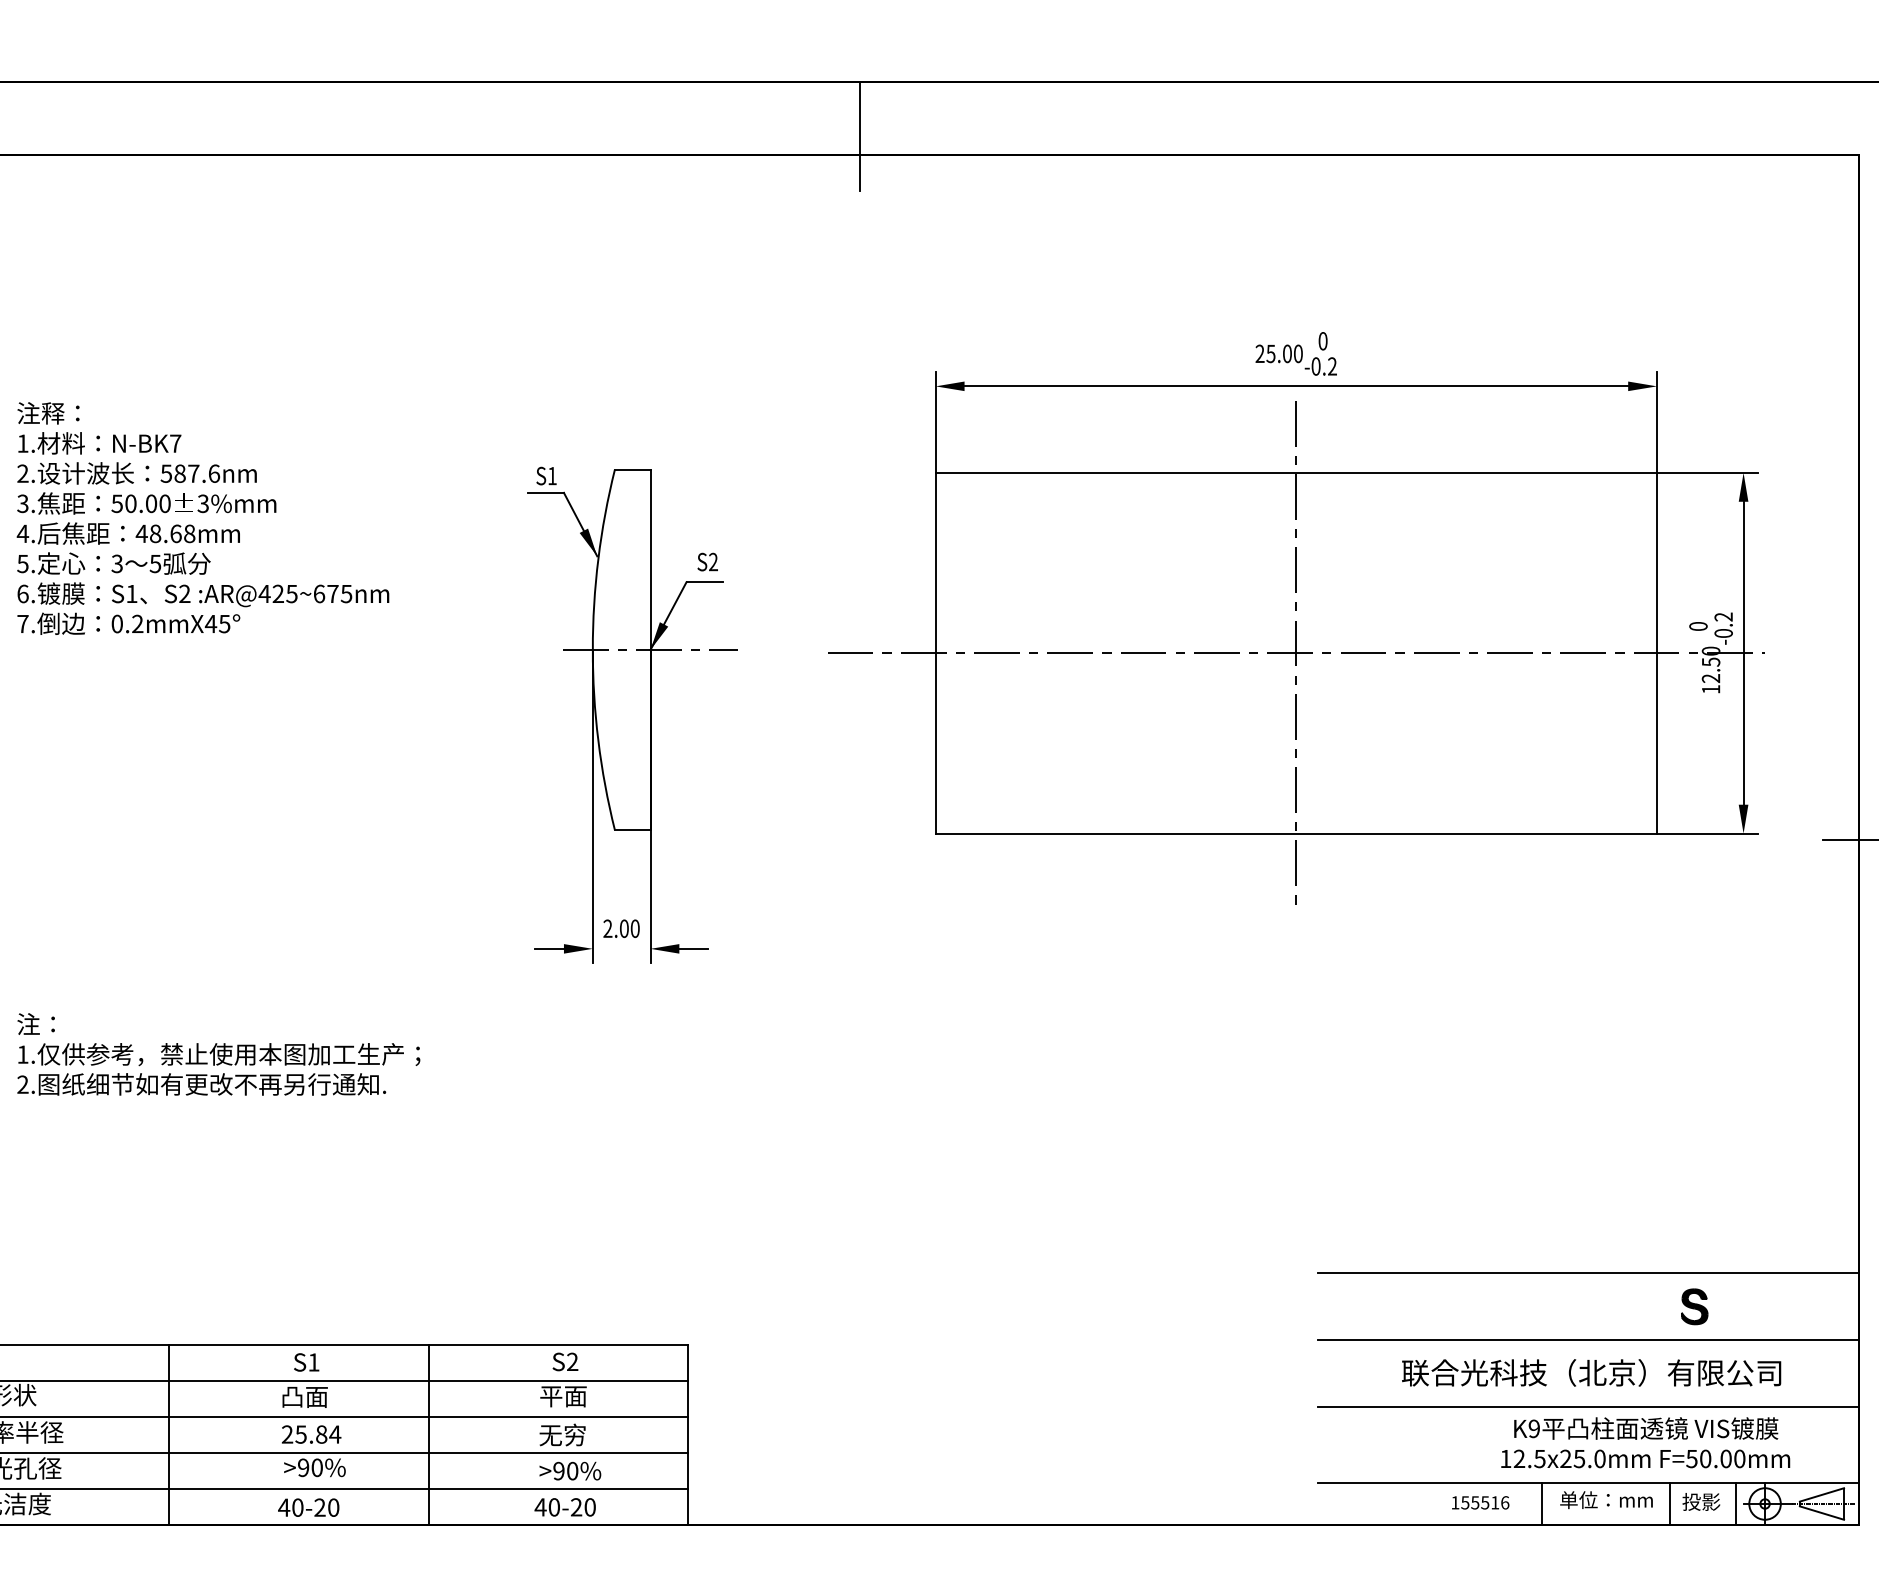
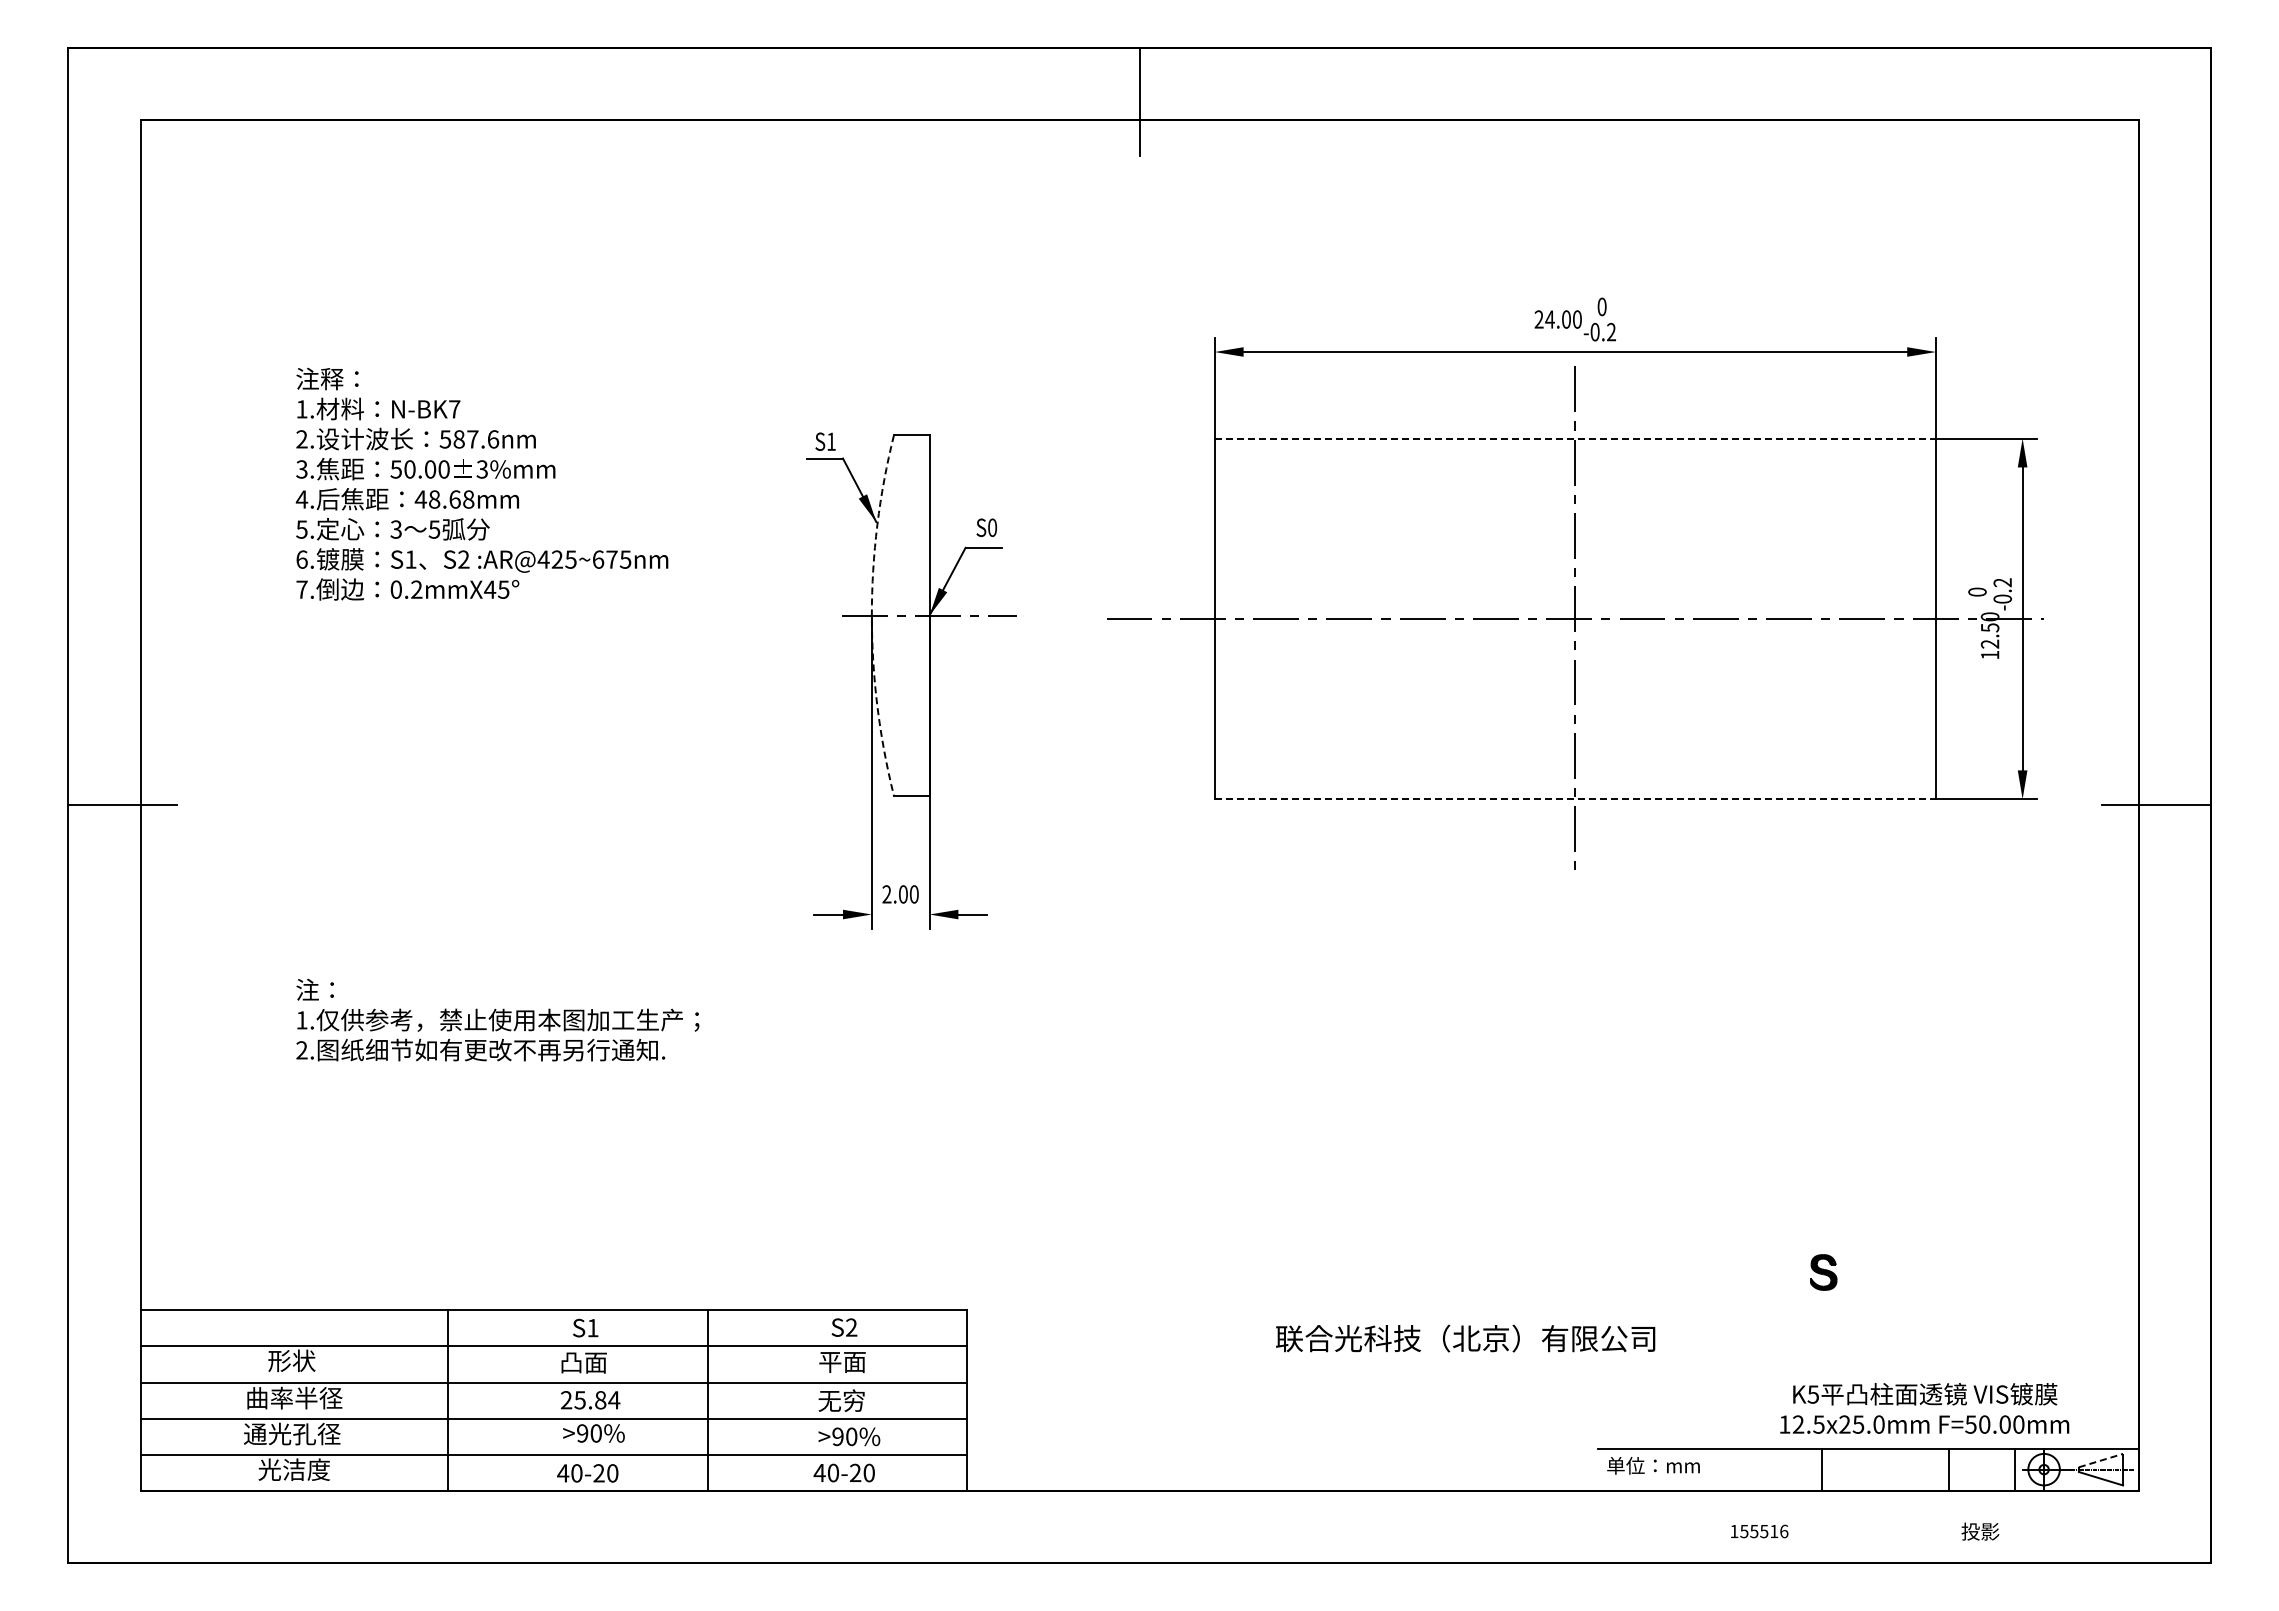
text: (1270, 353) -> (1549, 319), 25.00 -> 24.00
line: (1296, 472) -> (1575, 438), solid -> dashed
text: (713, 561) -> (992, 527), S2 -> S0
arc: (592, 649) -> (871, 615), solid -> dashed
line: (1296, 833) -> (1575, 799), solid -> dashed
line: (1588, 1272) -> (1867, 1238), removed
part: (1694, 1306) -> (1823, 1272), moved
line: (1588, 1339) -> (1867, 1305), removed
text: (1591, 1372) -> (1465, 1338), moved
line: (1588, 1406) -> (1867, 1372), removed
text: (1533, 1428) -> (1812, 1394), K9 -> K5
line: (1822, 1494) -> (2101, 1460), solid -> dashed
text: (1606, 1499) -> (1653, 1465), moved
text: (1701, 1501) -> (1980, 1531), moved
text: (1480, 1502) -> (1759, 1531), moved

